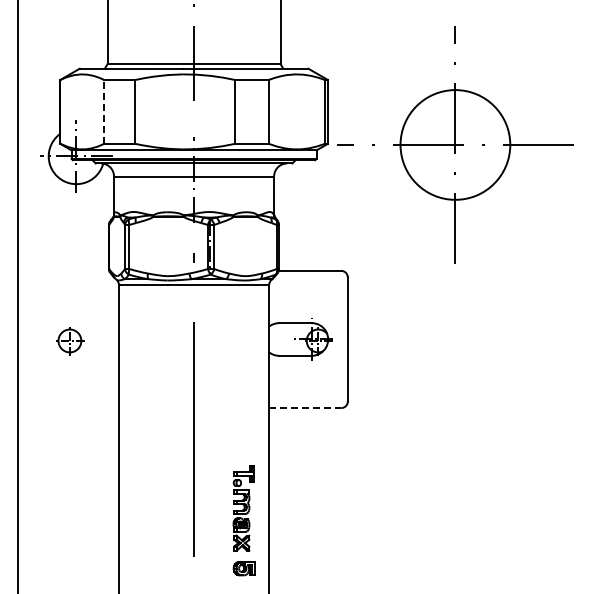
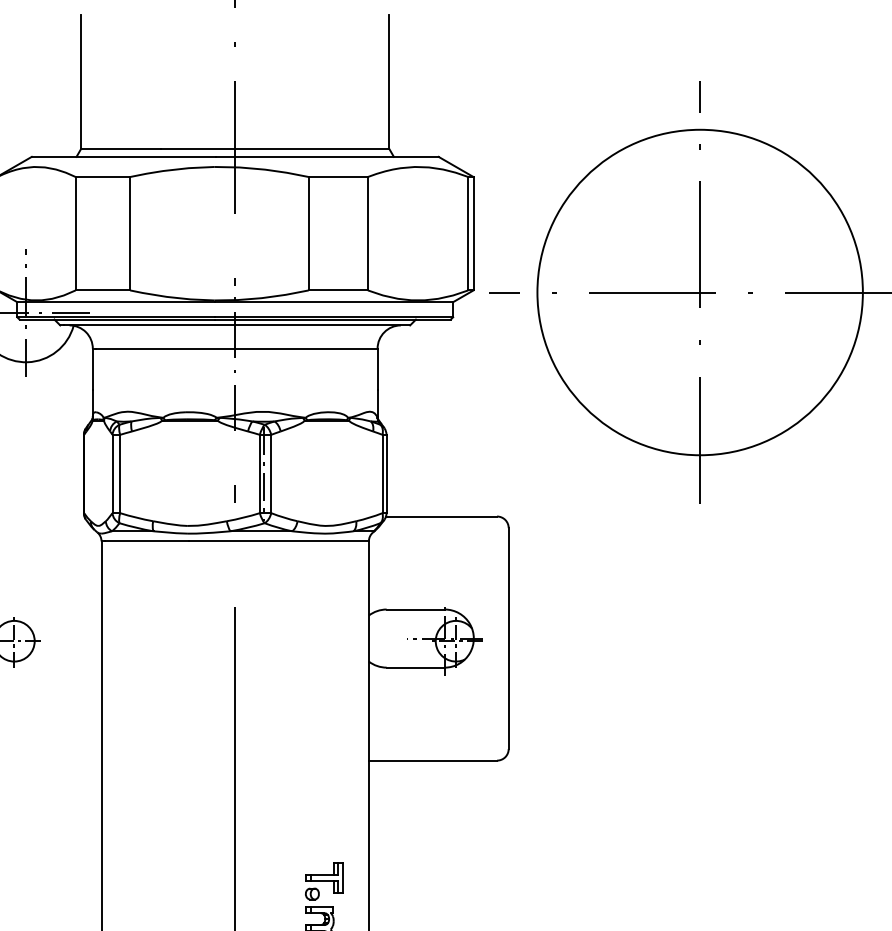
line: (104, 111) -> (75, 232), dashed -> solid
circle: (454, 144) -> (698, 291), size x1.67
line: (305, 408) -> (433, 761), dashed -> solid

